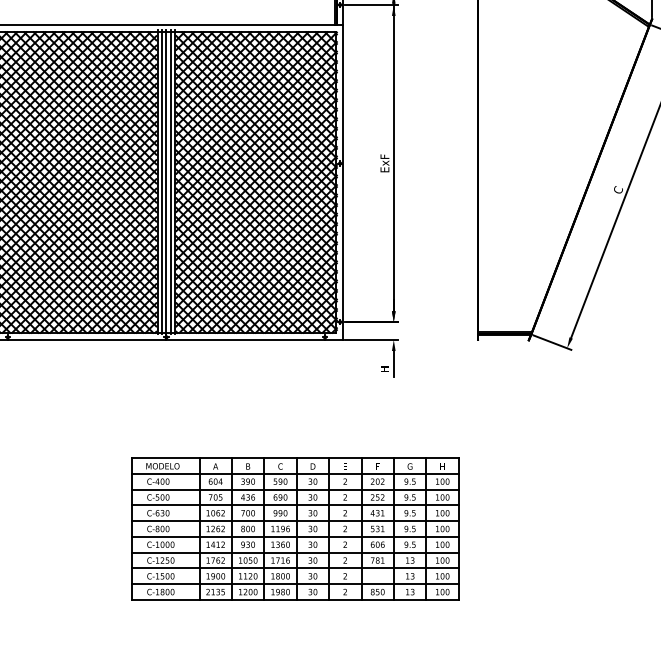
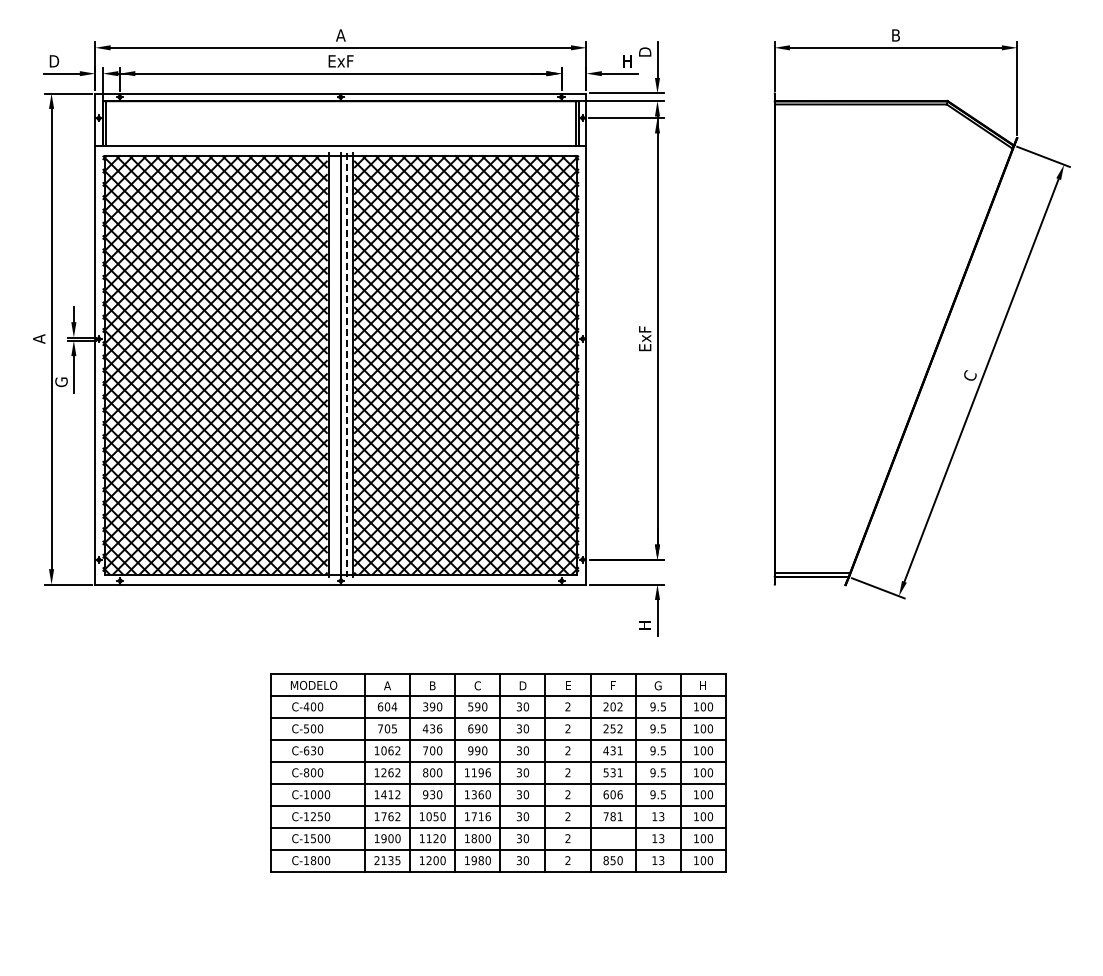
line: (161, 181) -> (334, 364), removed
line: (171, 182) -> (347, 365), solid -> dashed
part: (295, 528) -> (498, 772), moved

